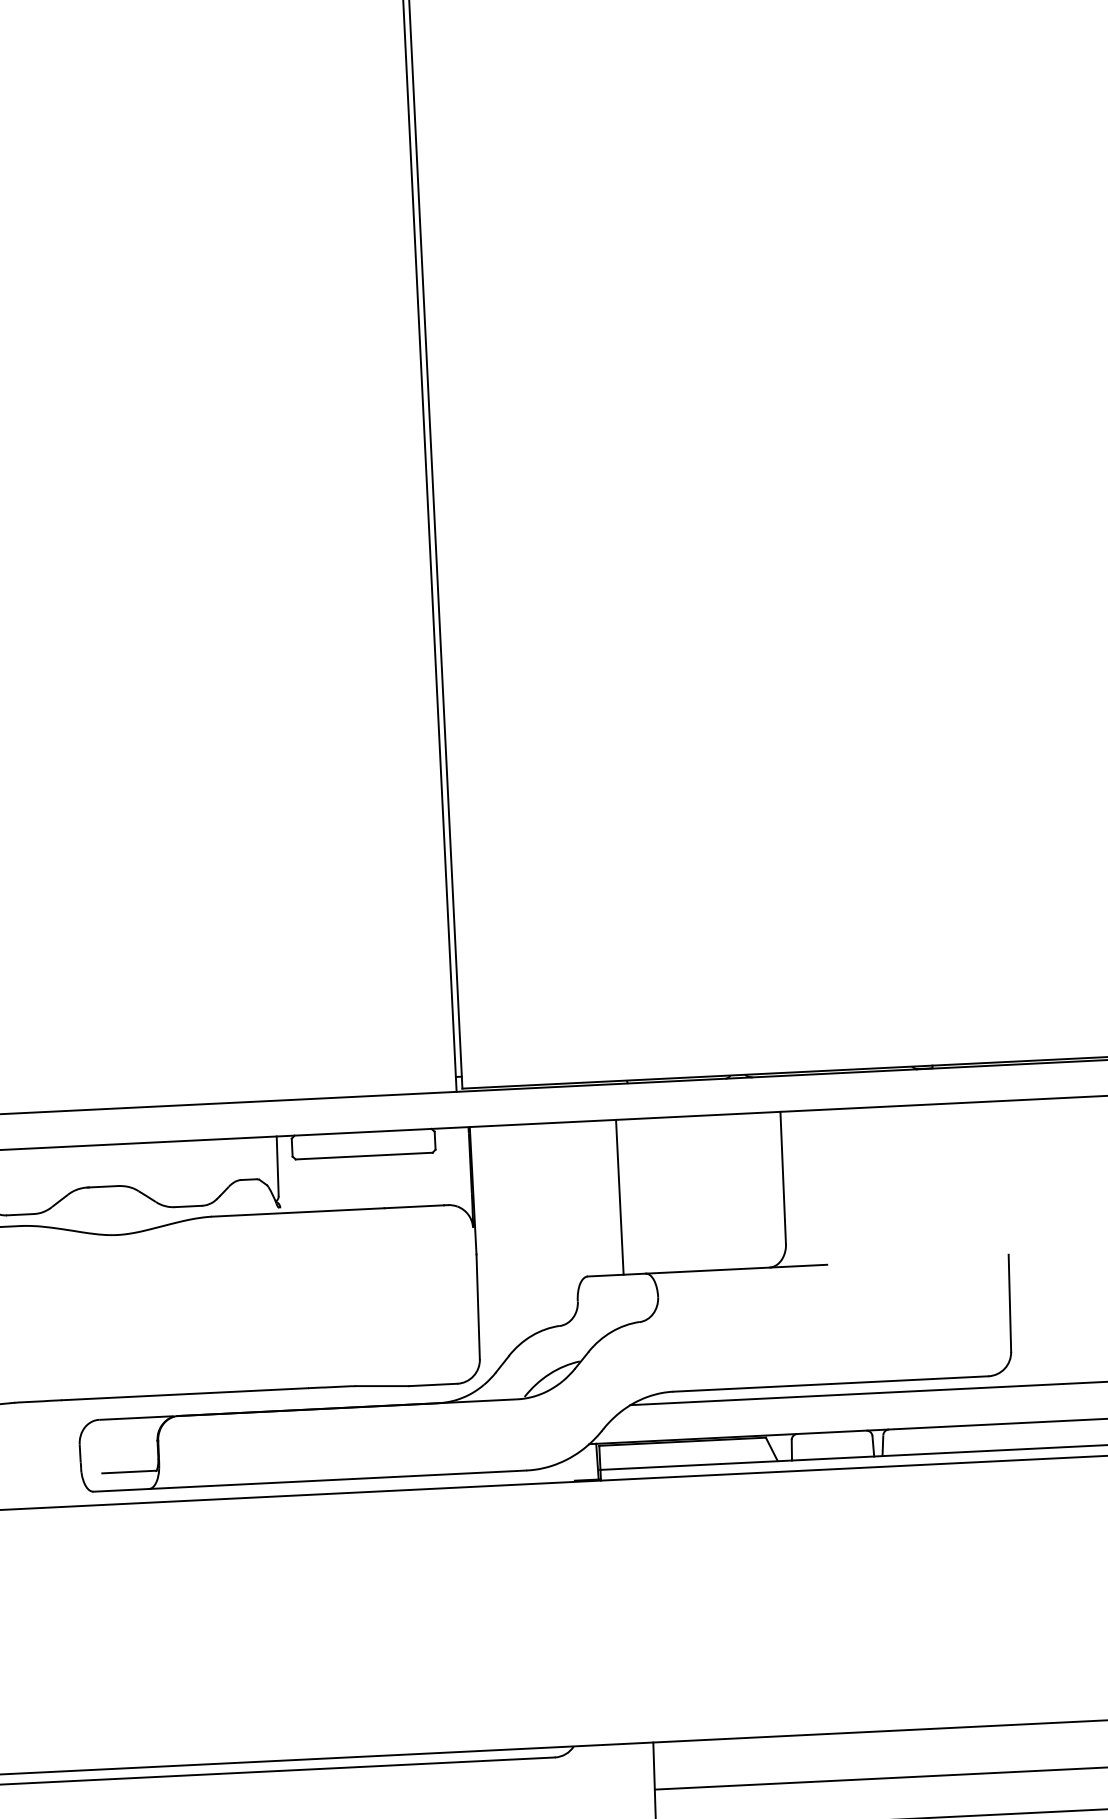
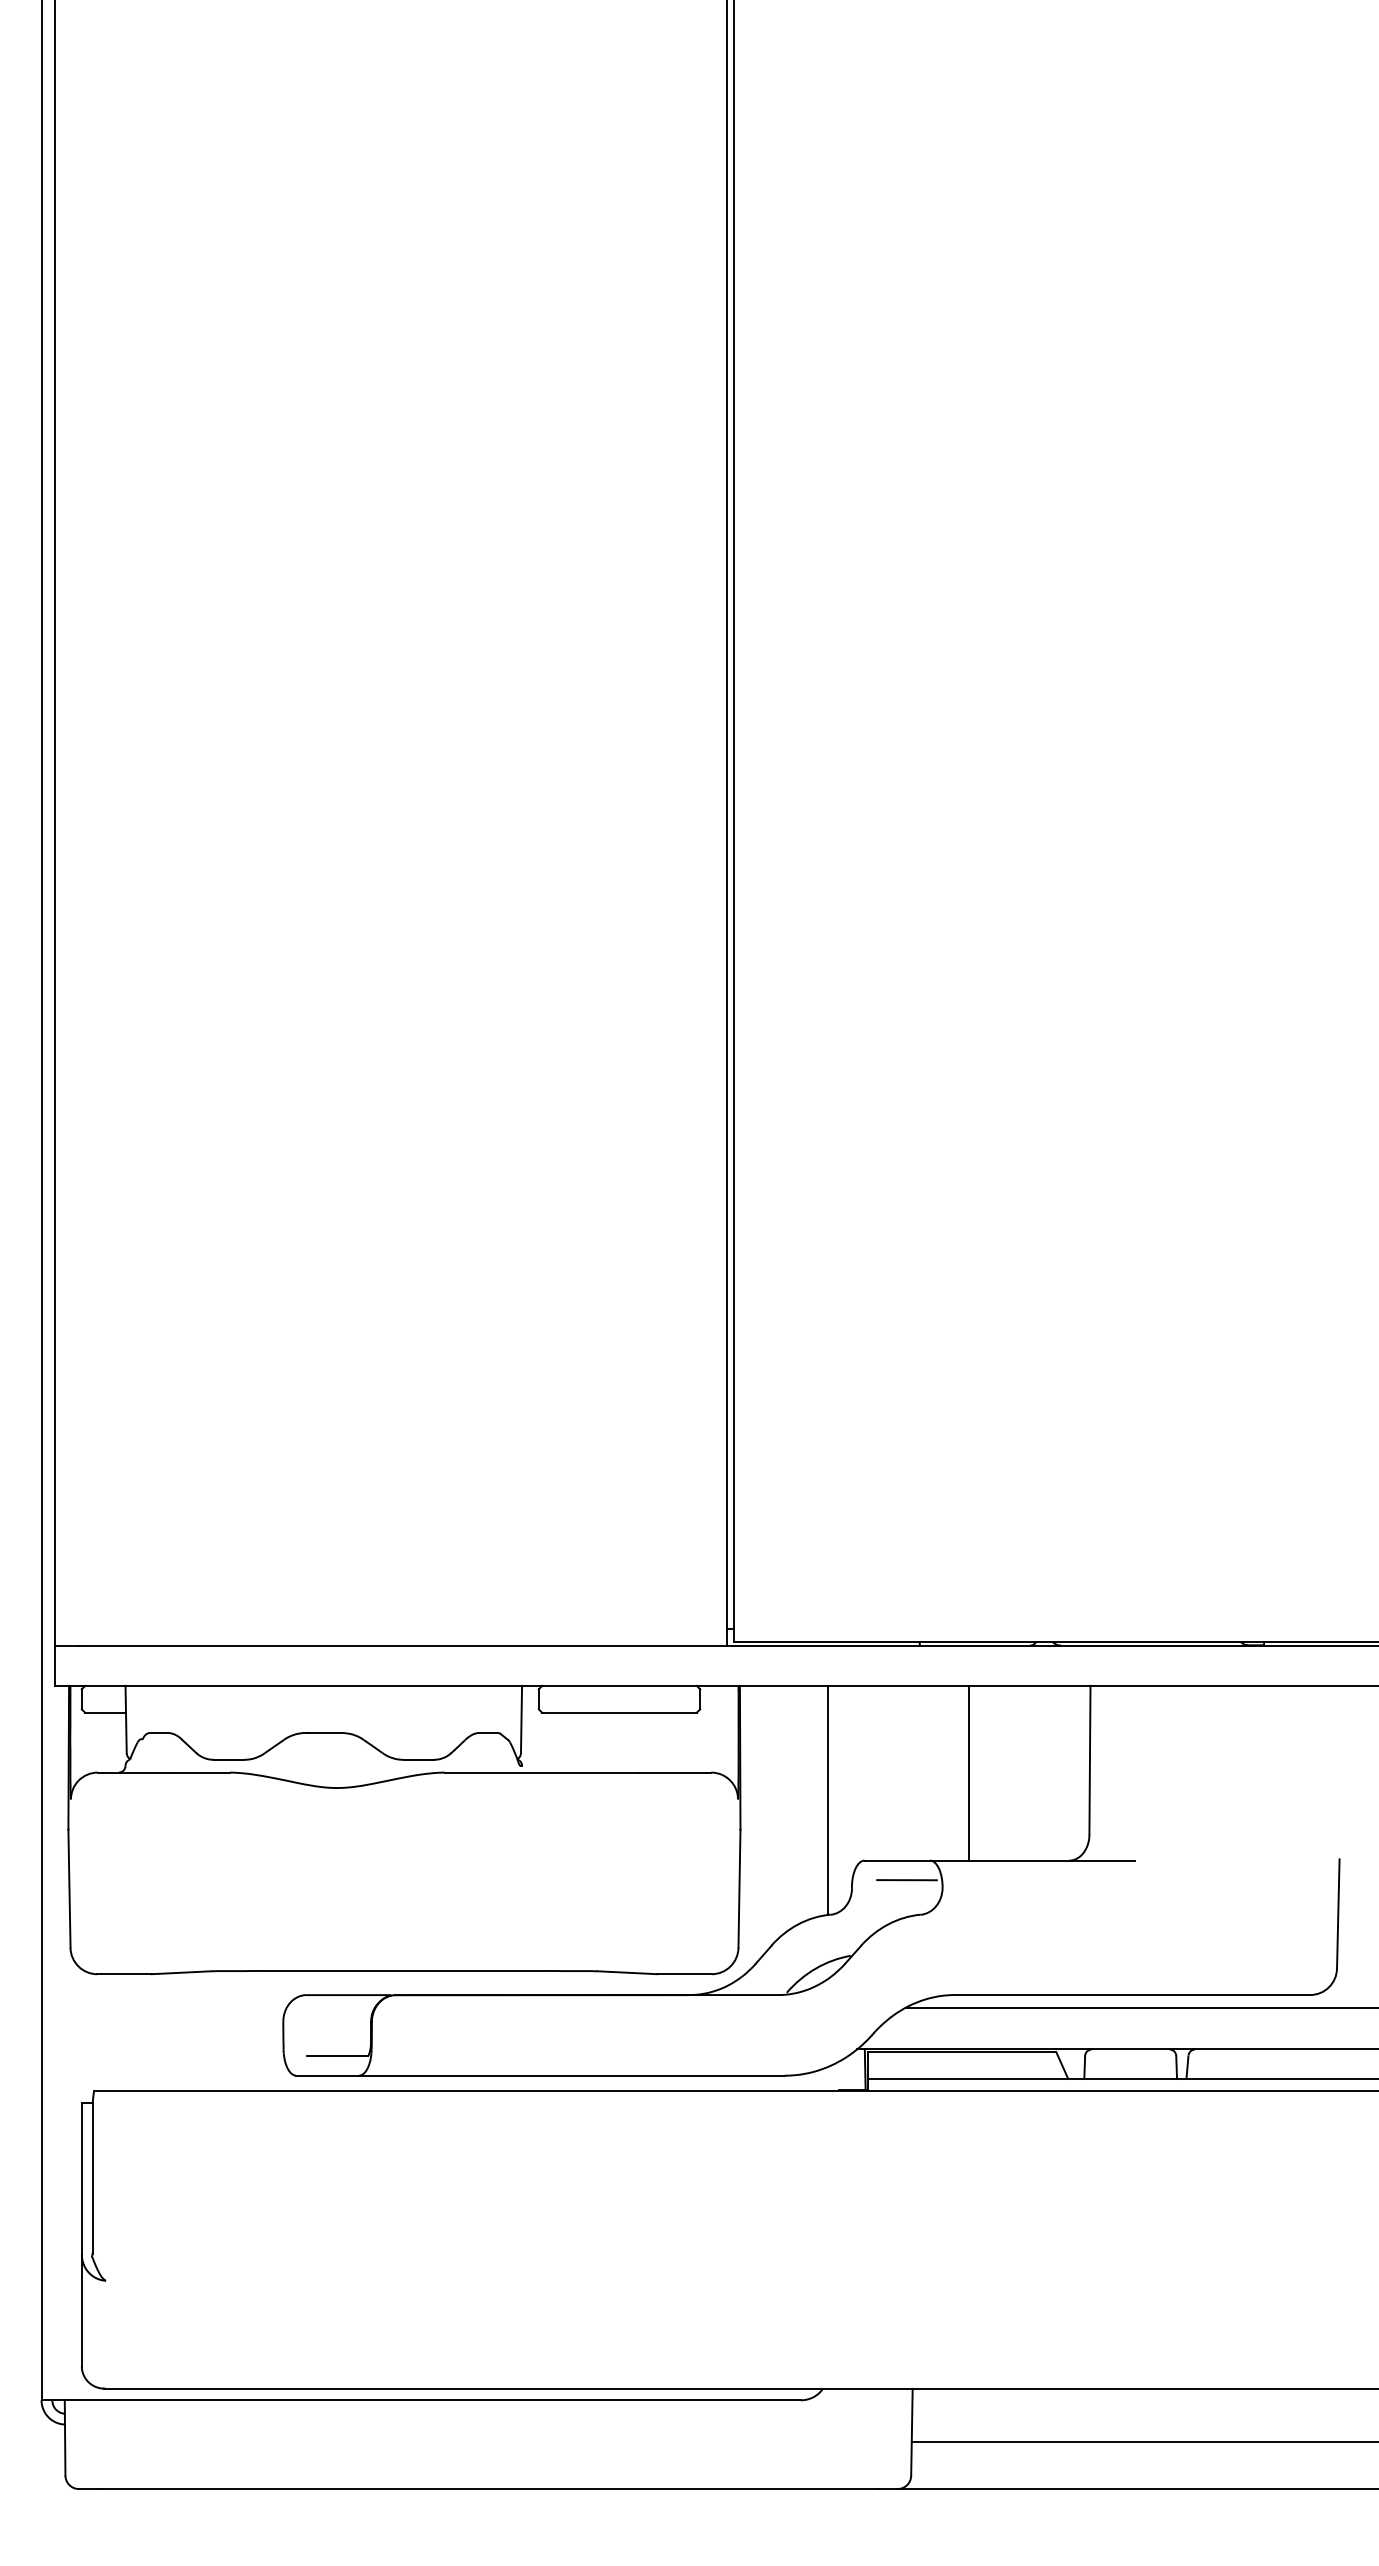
line: (619, 1196) -> (968, 1772), moved
line: (552, 1224) -> (827, 1800), added
line: (625, 1292) -> (906, 1880), added

